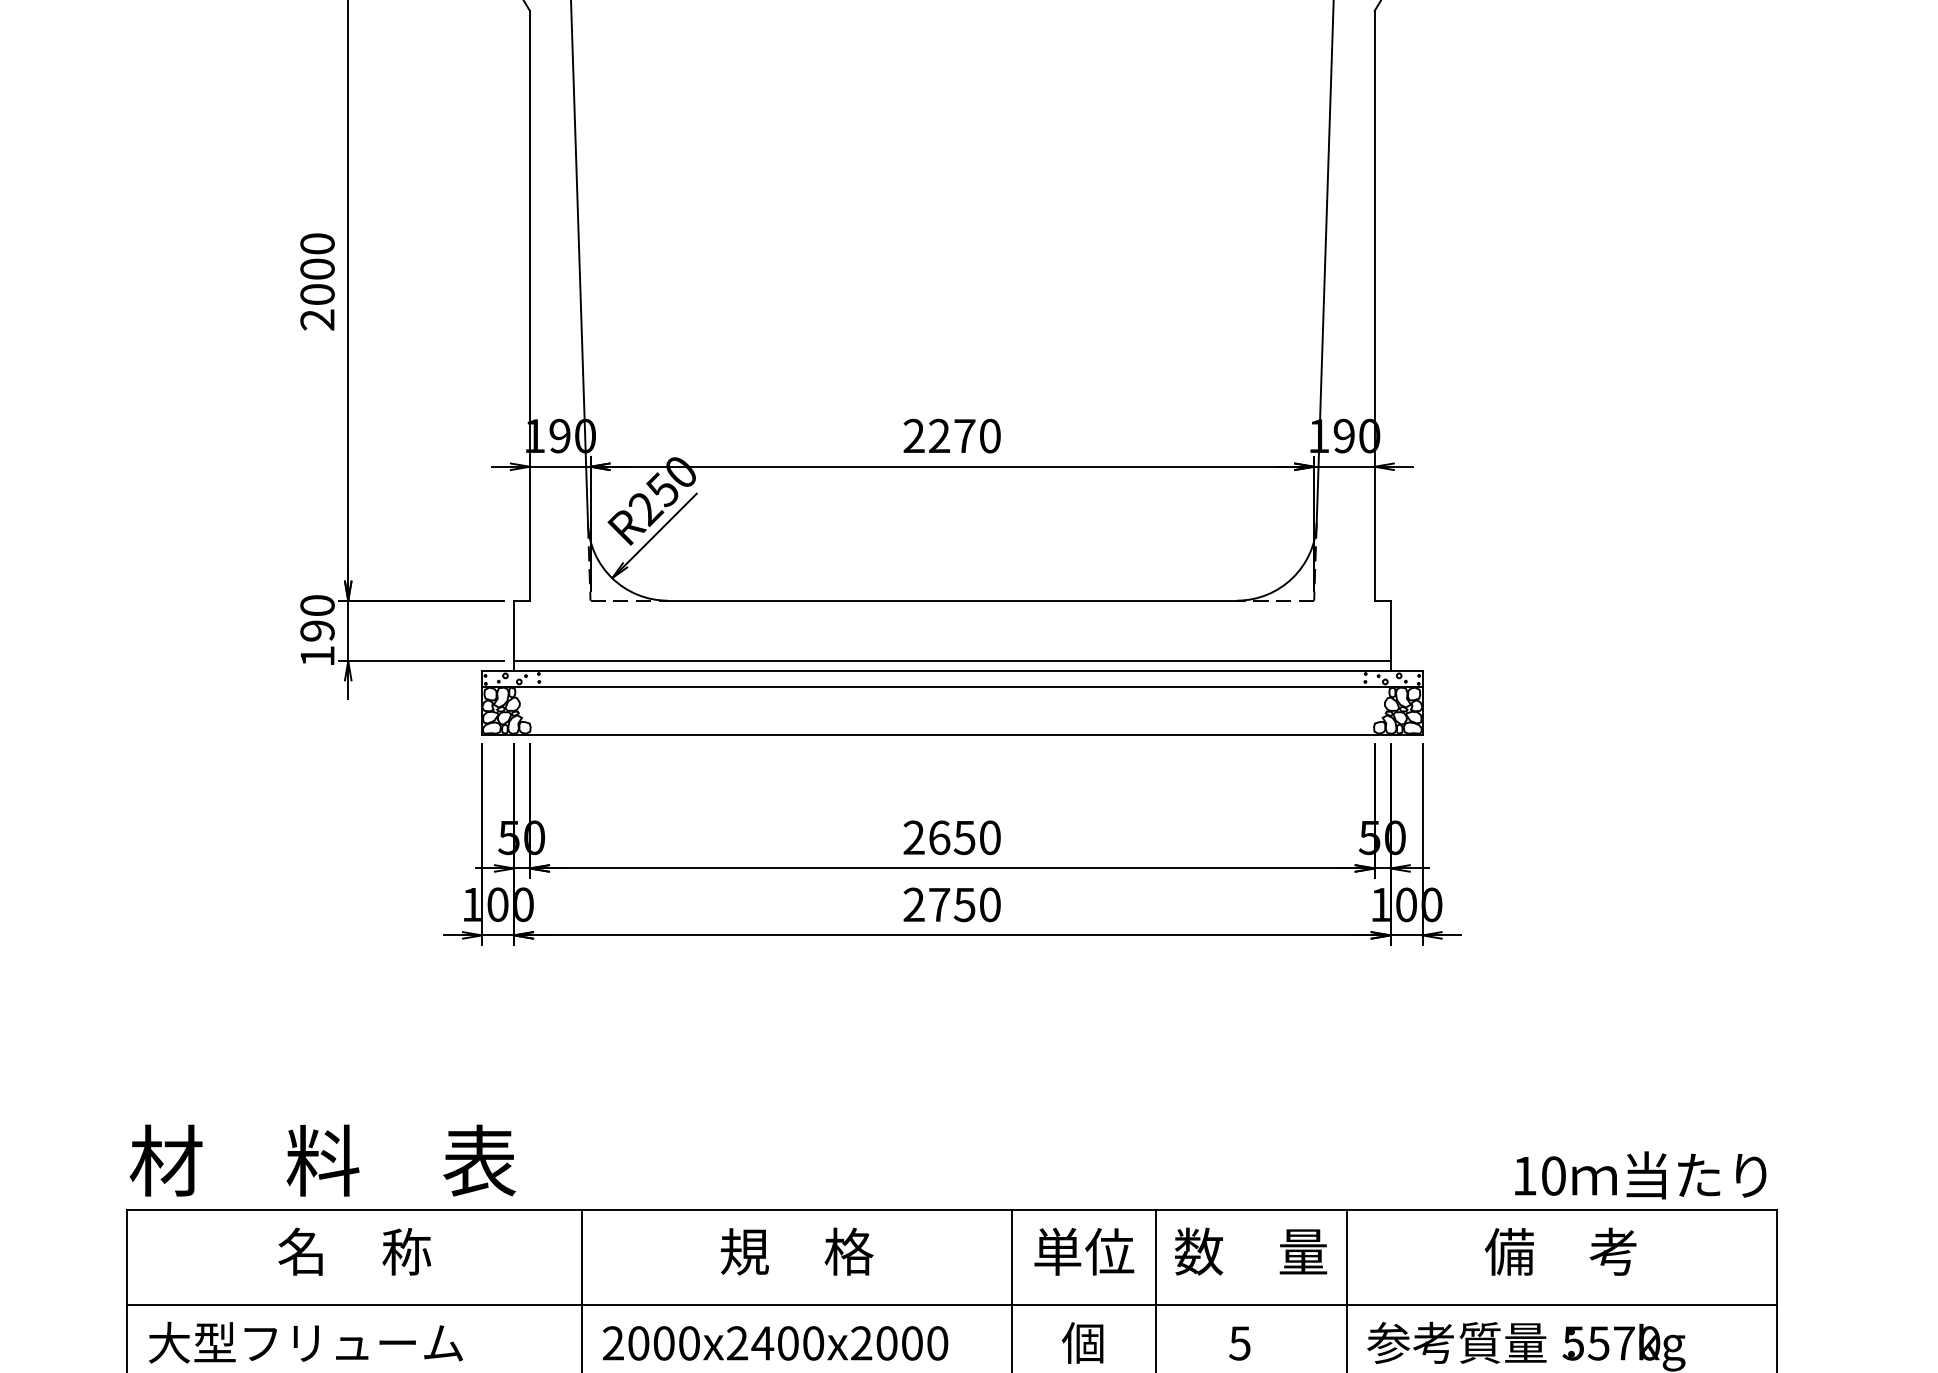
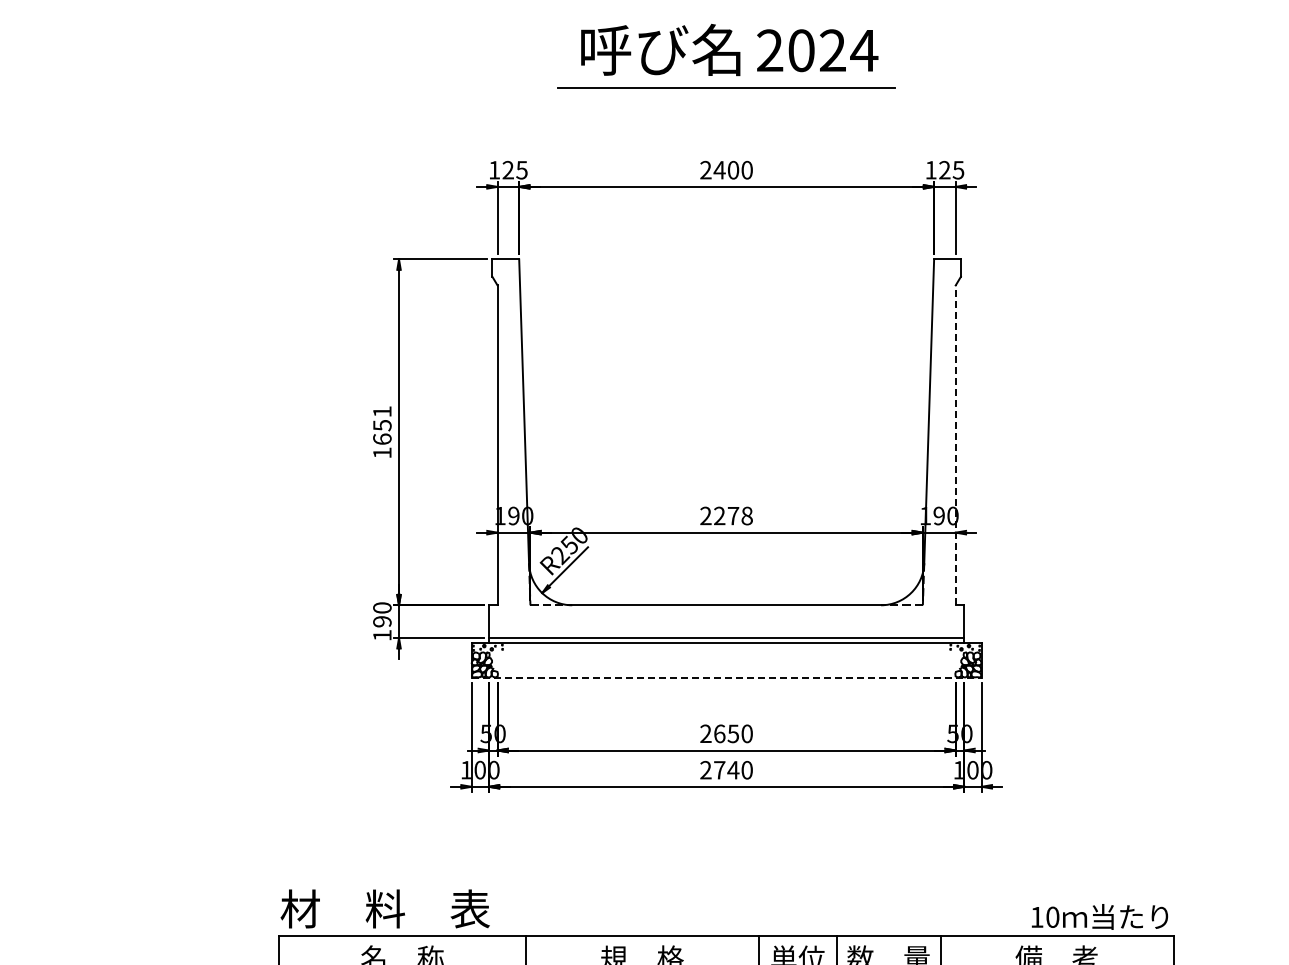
text: (317, 282) -> (382, 432), 2000 -> 1651
line: (1374, 306) -> (955, 445), solid -> dashed
text: (988, 435) -> (746, 515), 2270 -> 2278
line: (952, 685) -> (726, 651), removed
line: (953, 733) -> (727, 677), solid -> dashed
text: (964, 905) -> (733, 770), 2750 -> 2740

